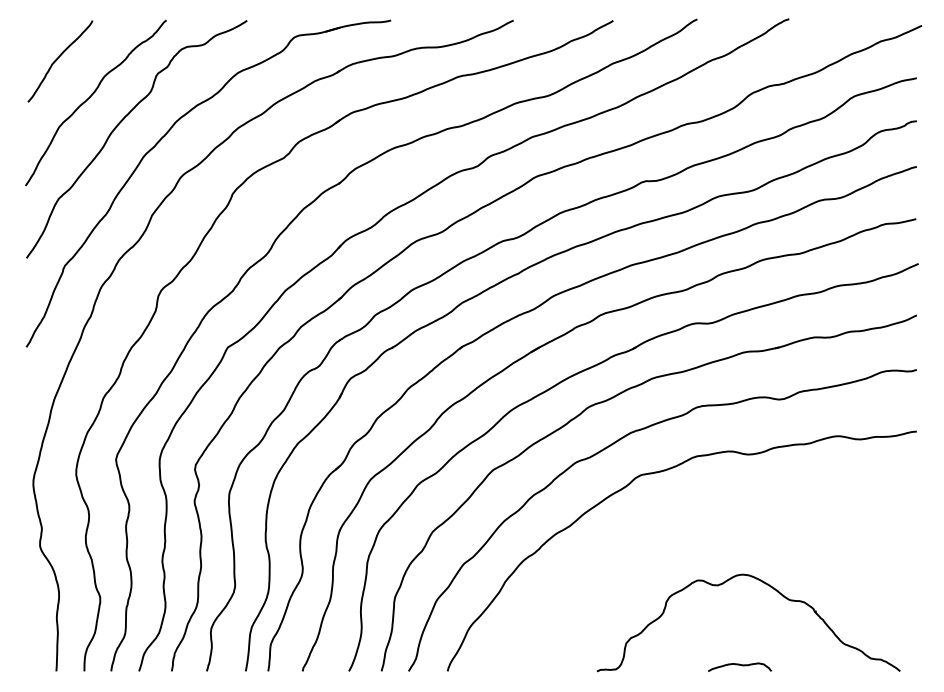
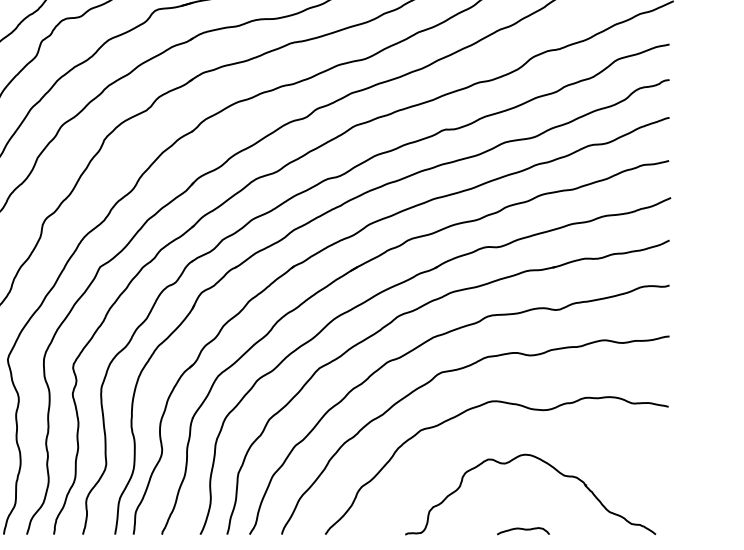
curve: (684, 517) -> (477, 407), added

